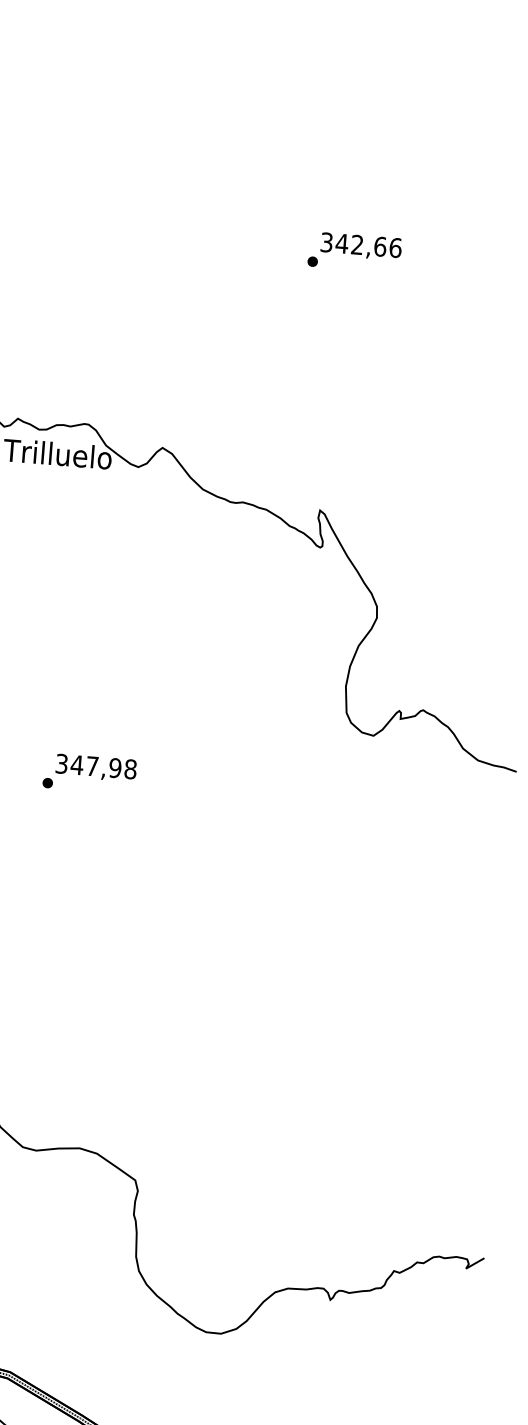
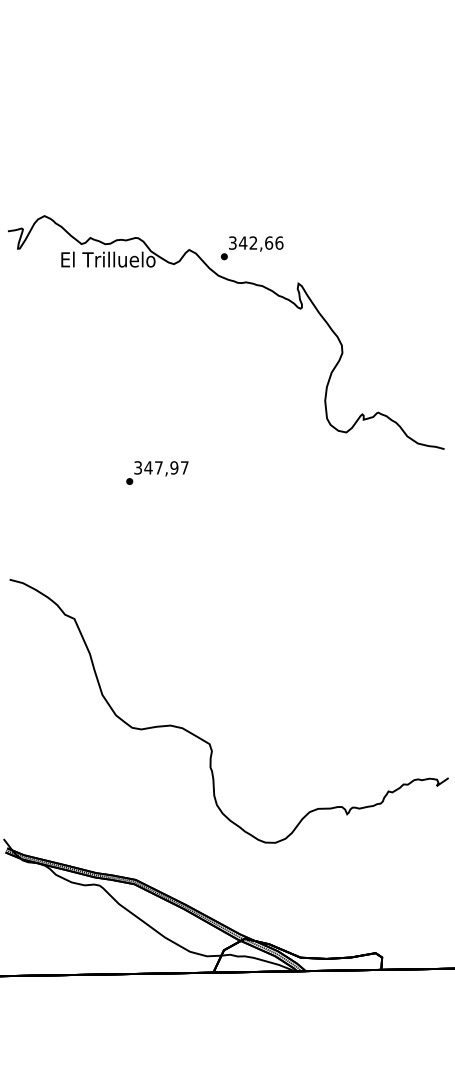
text: (353, 252) -> (251, 248), moved
text: (130, 768) -> (184, 467), 347,98 -> 347,97

